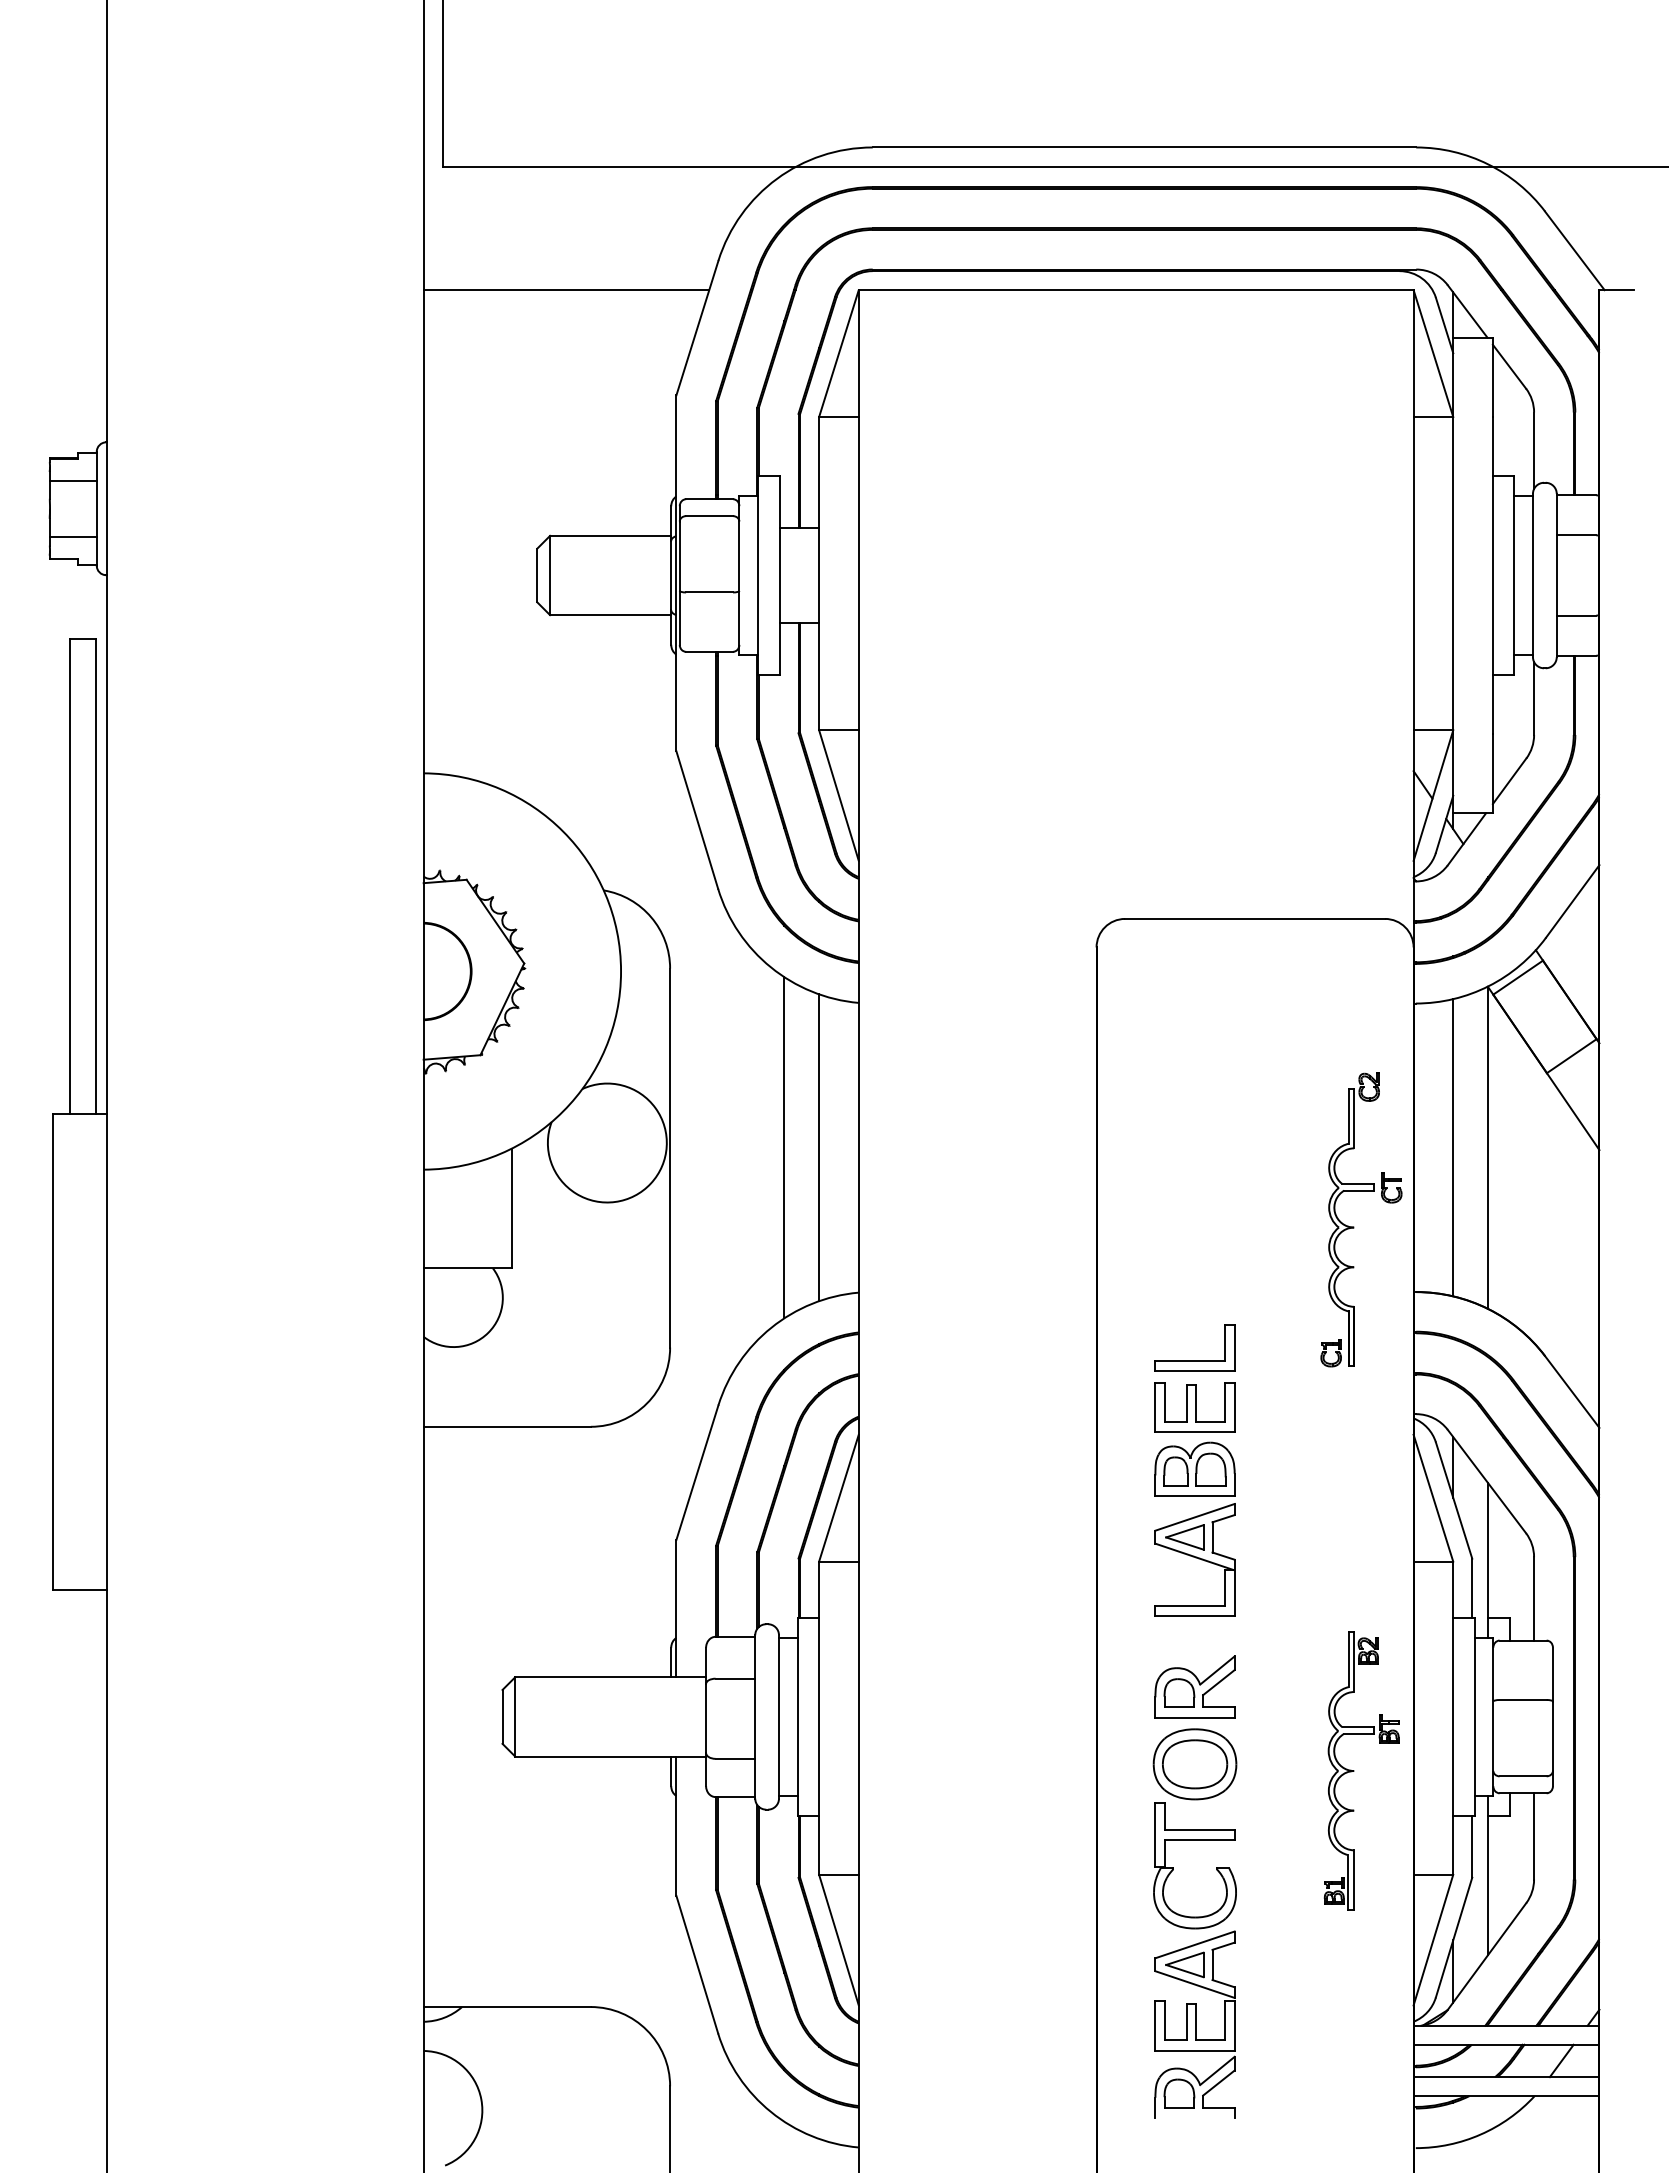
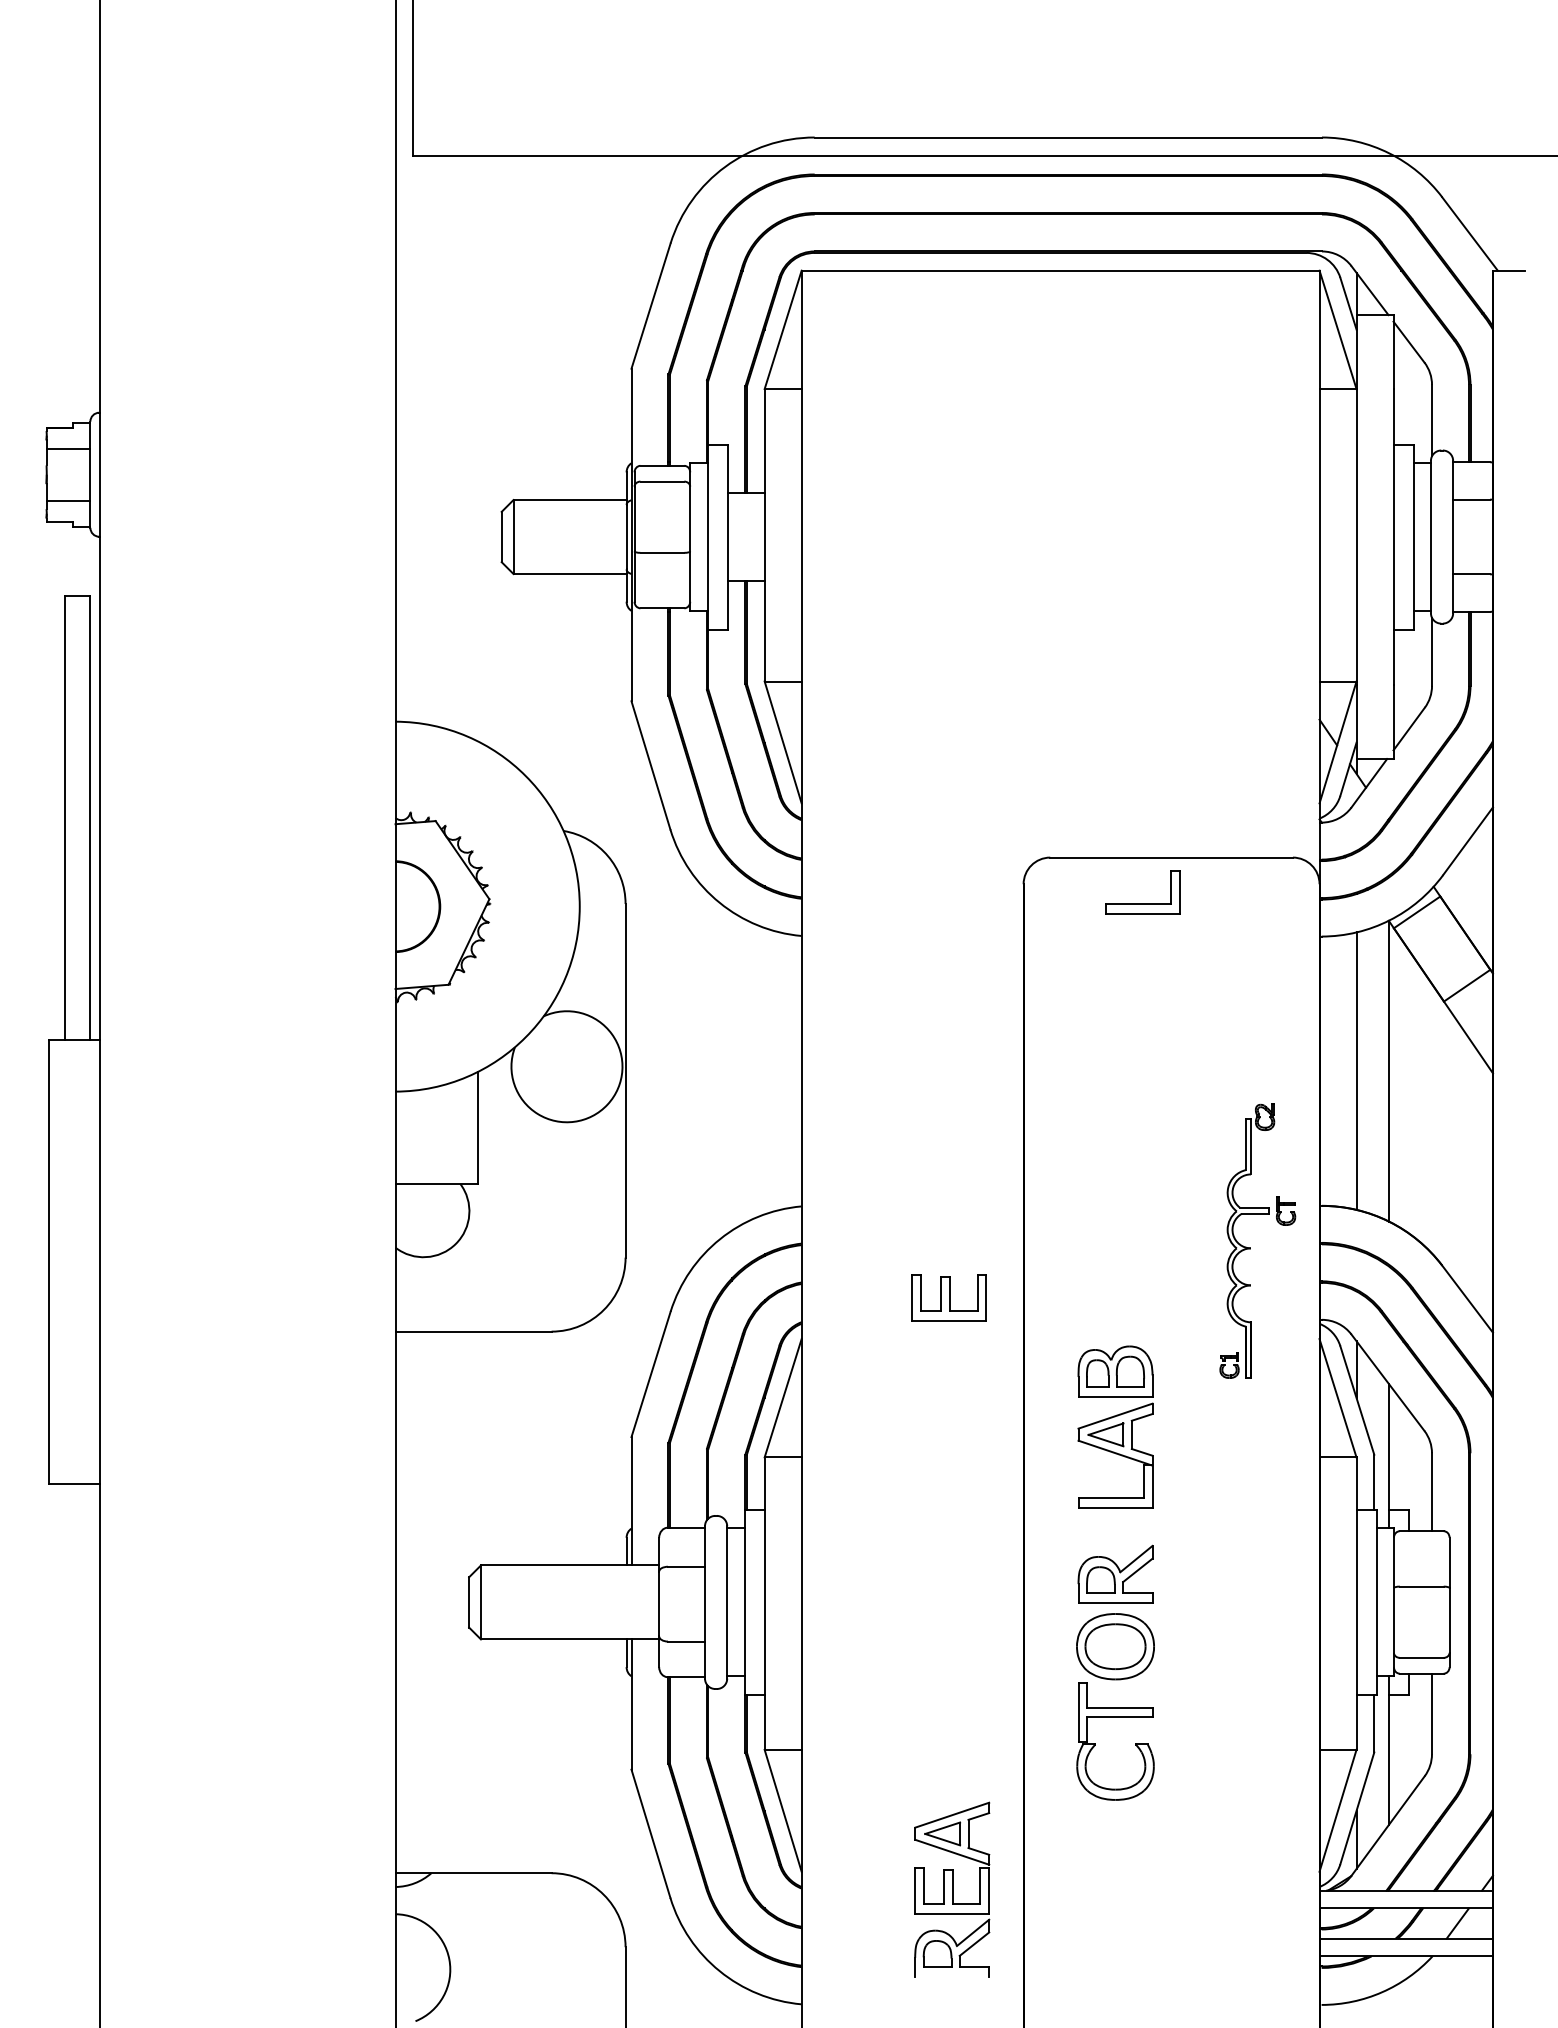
line: (566, 290) -> (528, 271), removed
line: (784, 1147) -> (732, 1070), removed
line: (819, 1147) -> (764, 1070), removed
part: (1354, 1226) -> (1251, 1247), moved
part: (1194, 1360) -> (1142, 903), moved
part: (1194, 1407) -> (948, 1297), moved
part: (1354, 1770) -> (1264, 1652), removed
part: (1194, 2024) -> (951, 1889), moved

